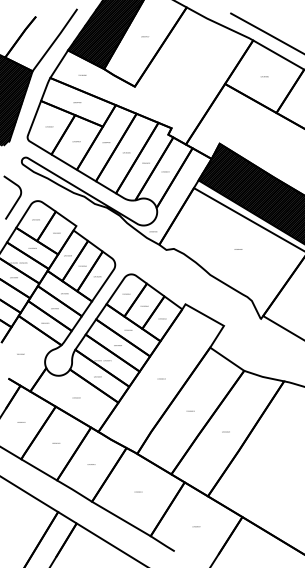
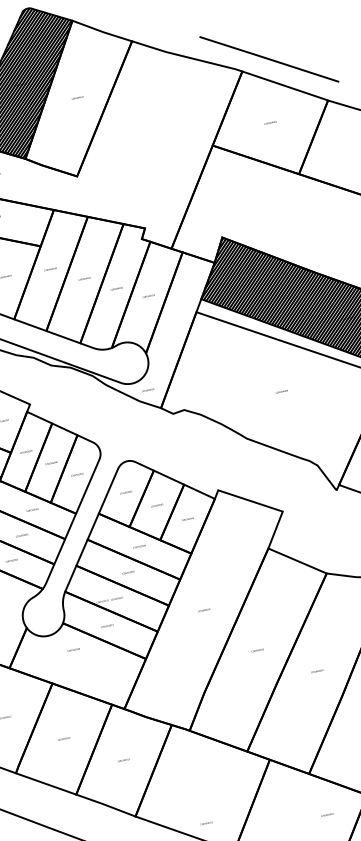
text: (76, 397) -> (73, 649), moved
text: (138, 491) -> (206, 822), moved
text: (196, 526) -> (327, 814), moved

